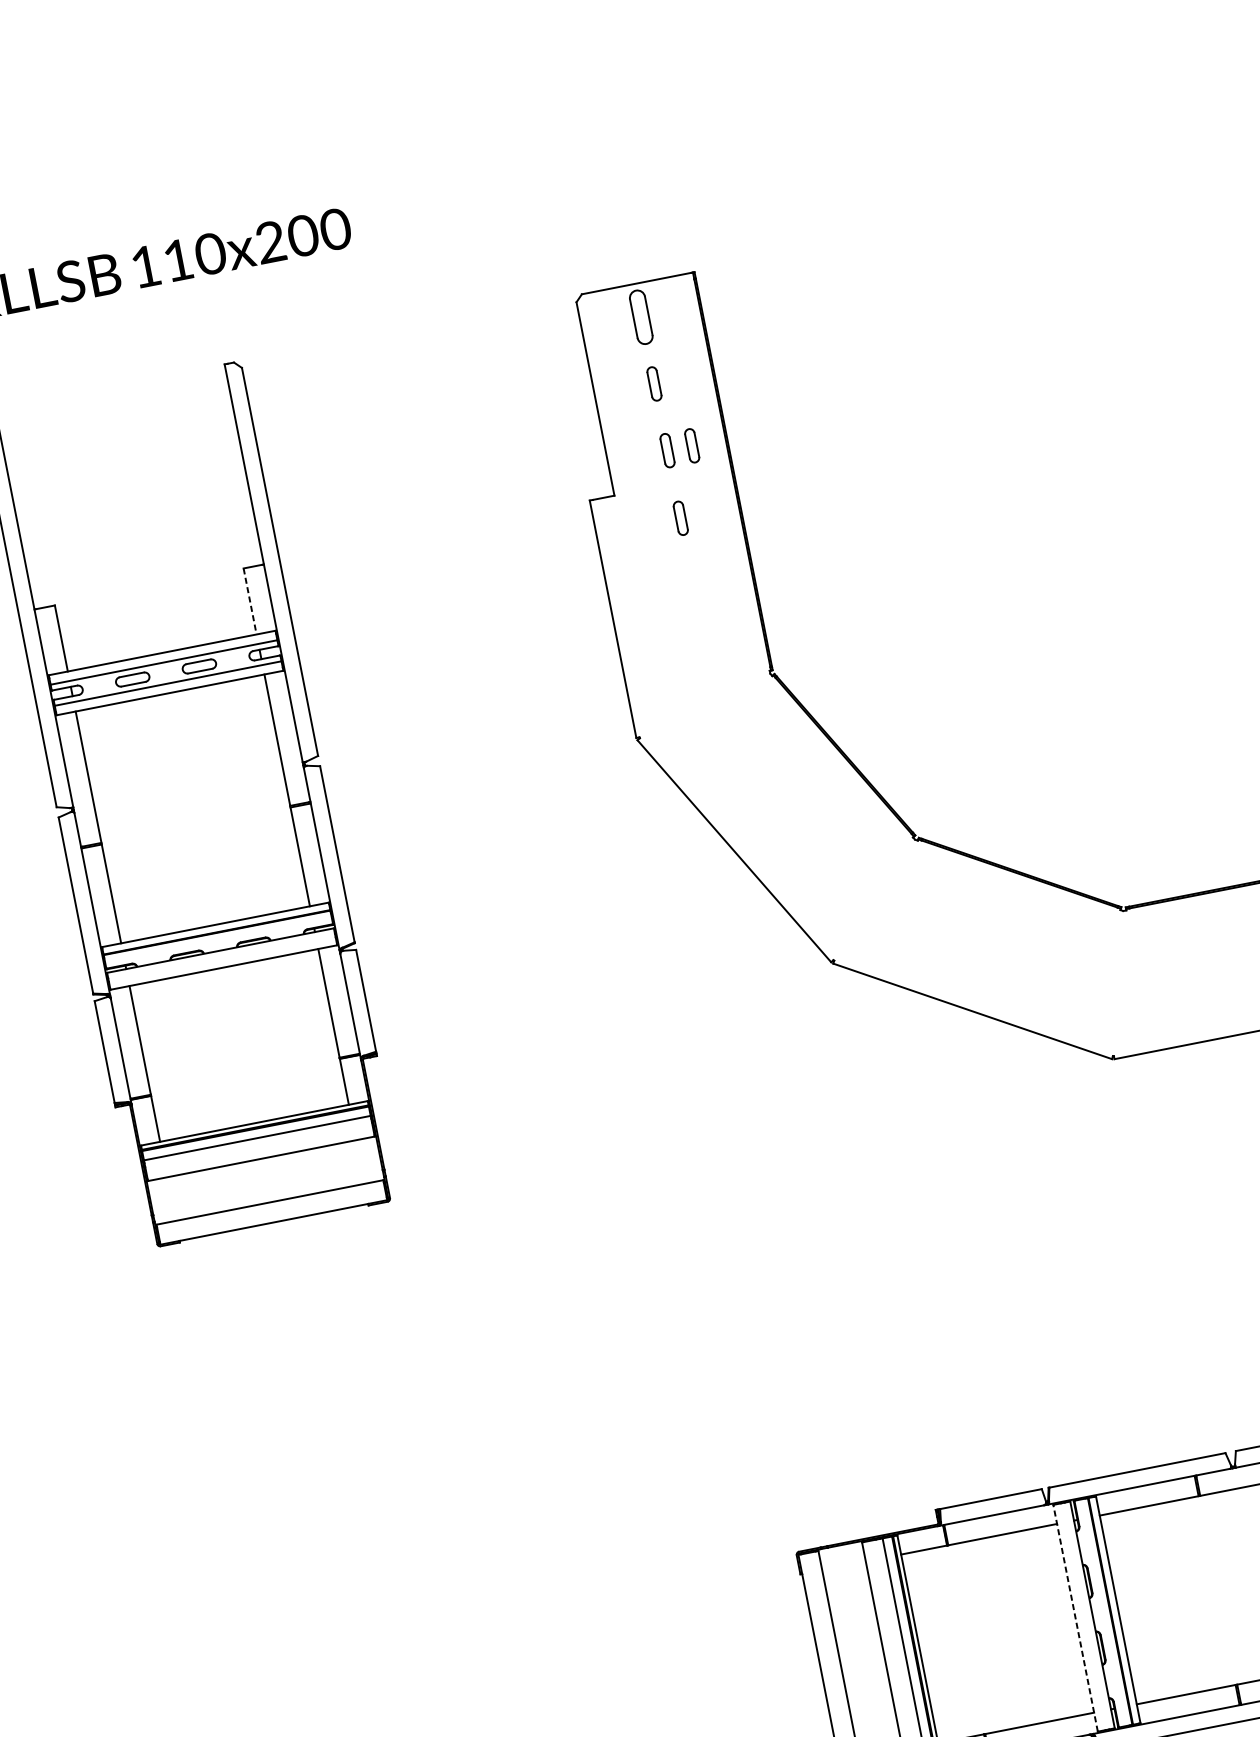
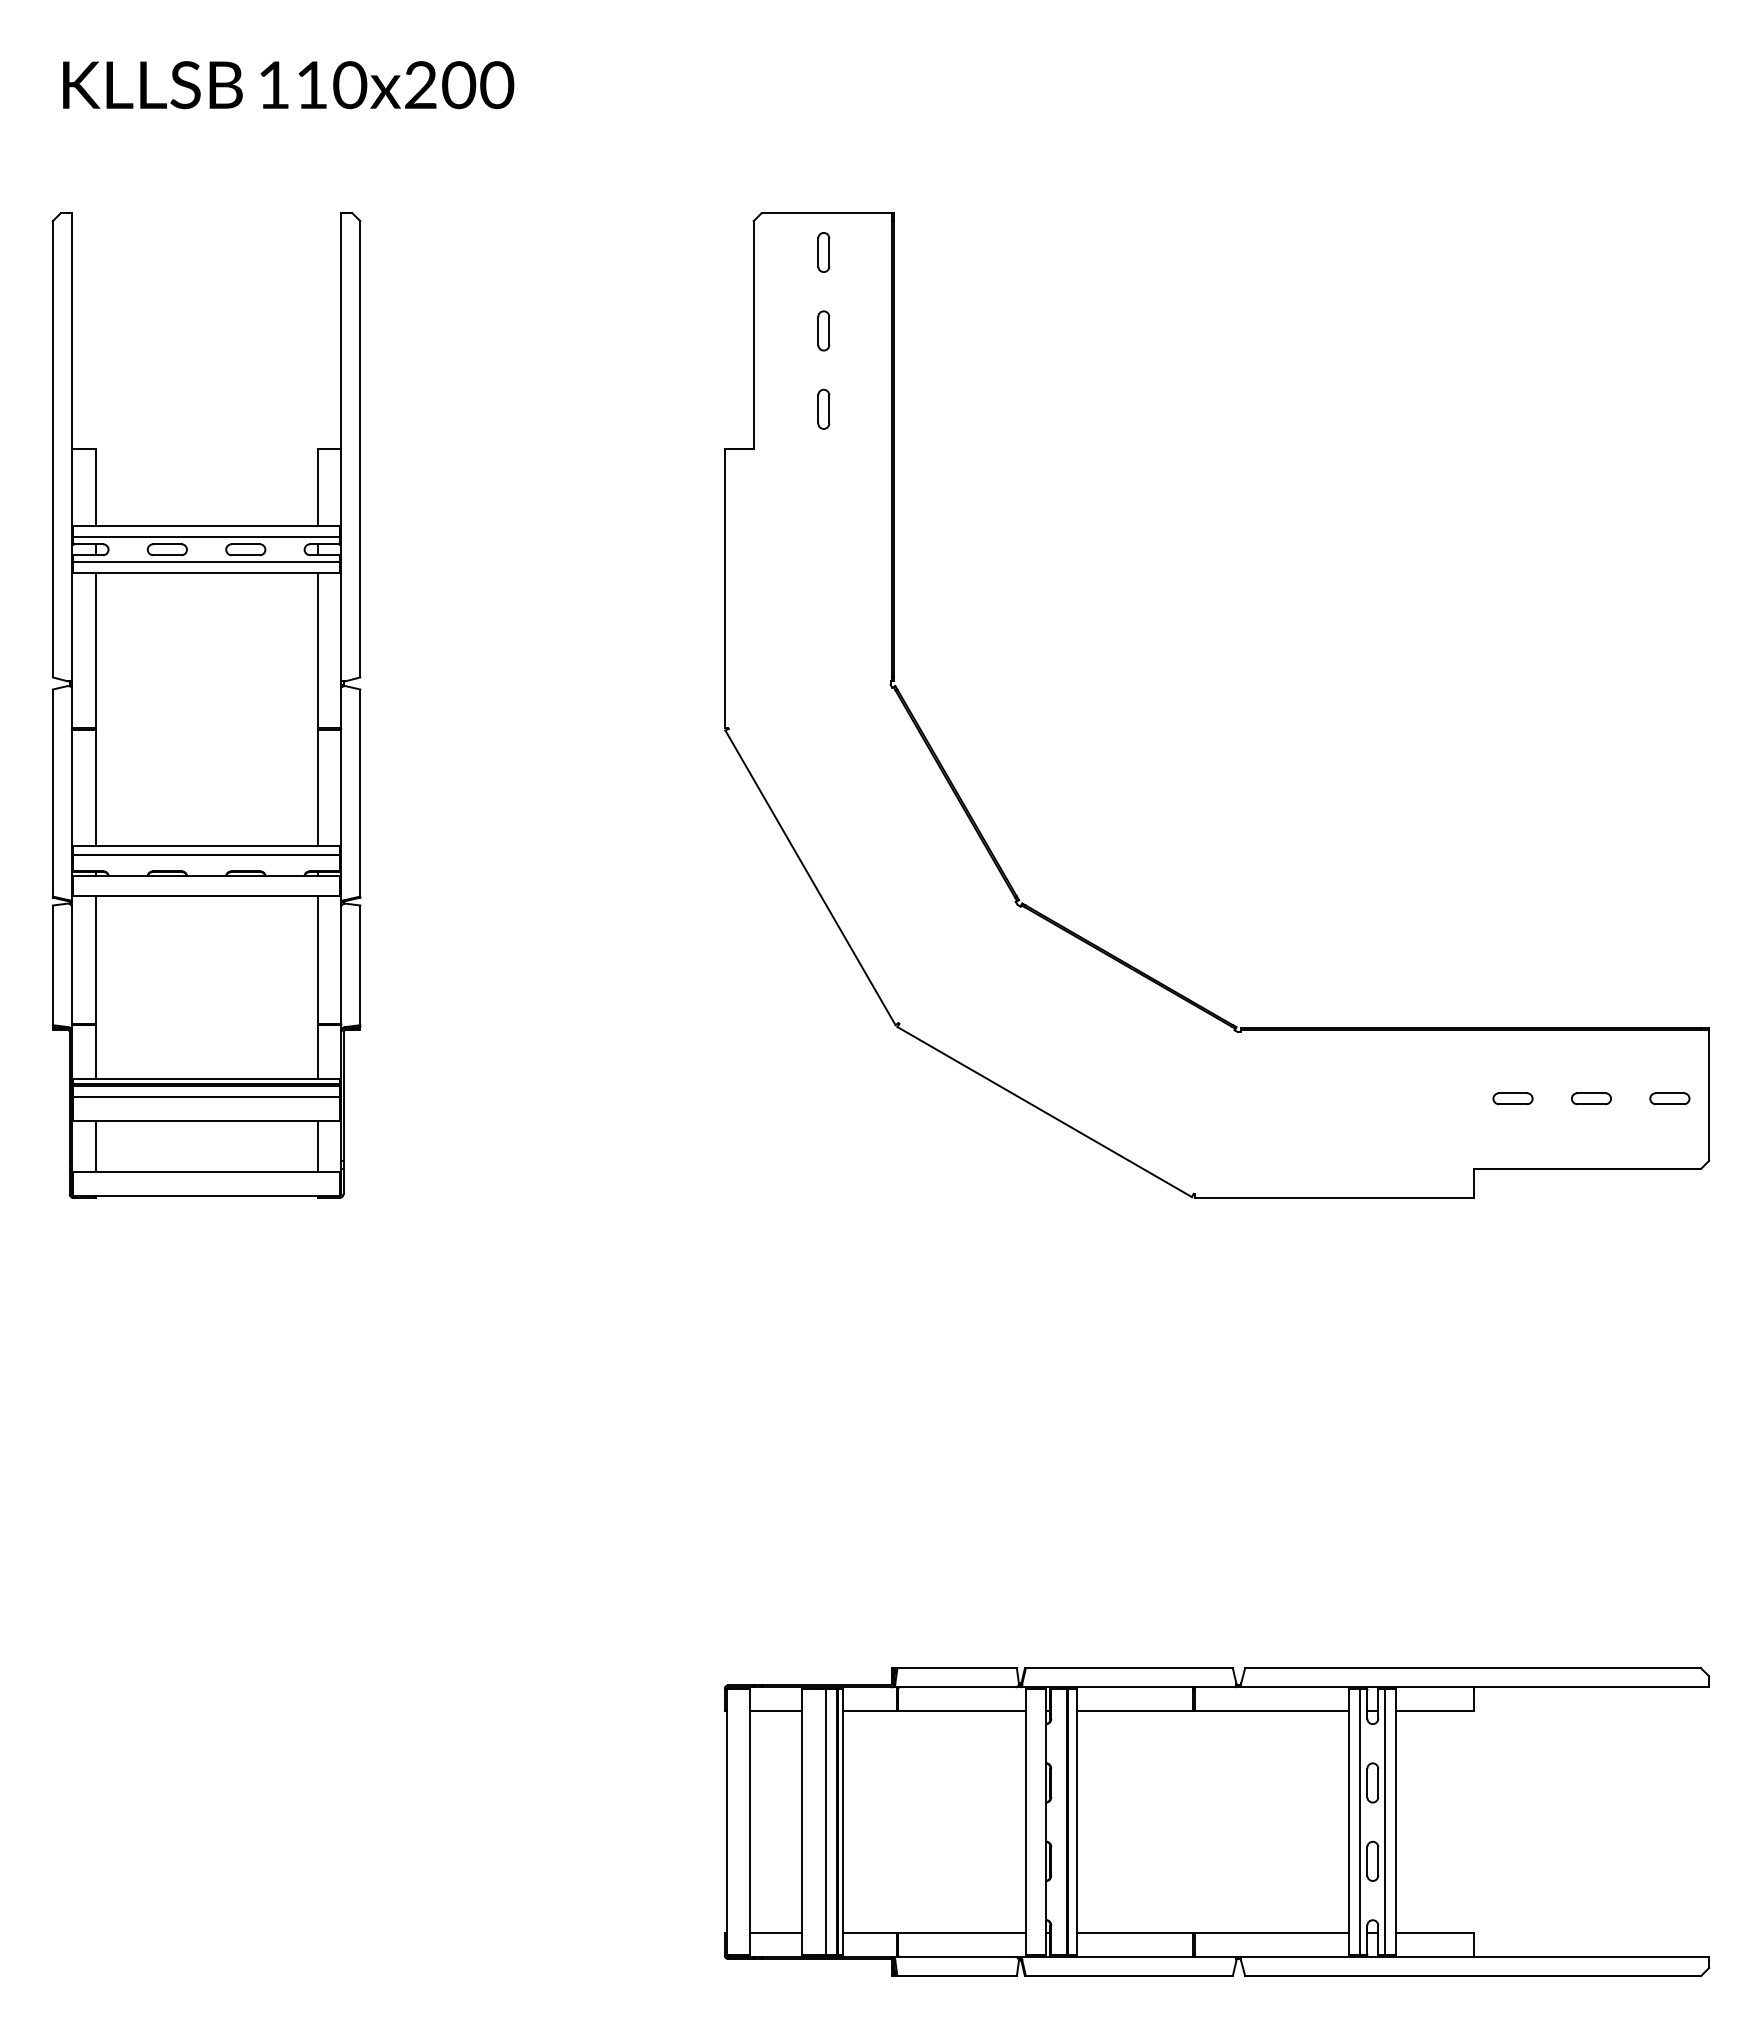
part: (641, 317) -> (823, 252), size x0.62
part: (691, 445) -> (852, 408), removed
part: (680, 518) -> (823, 488), removed
line: (250, 601) -> (317, 487), dashed -> solid
line: (359, 1161) -> (317, 1146), added
line: (171, 1199) -> (95, 1146), added
line: (843, 1566) -> (775, 1711), added
line: (1075, 1617) -> (1026, 1821), dashed -> solid

